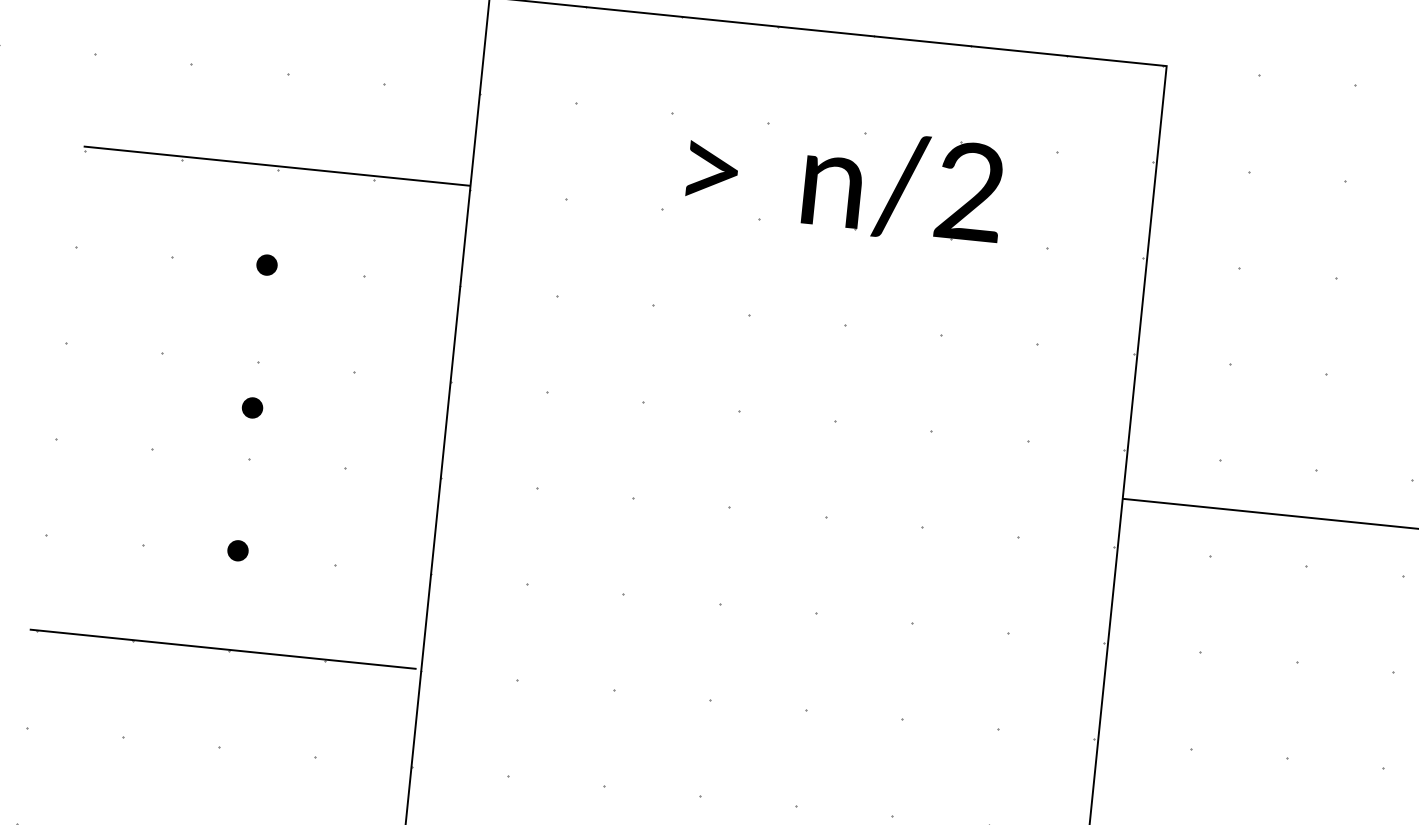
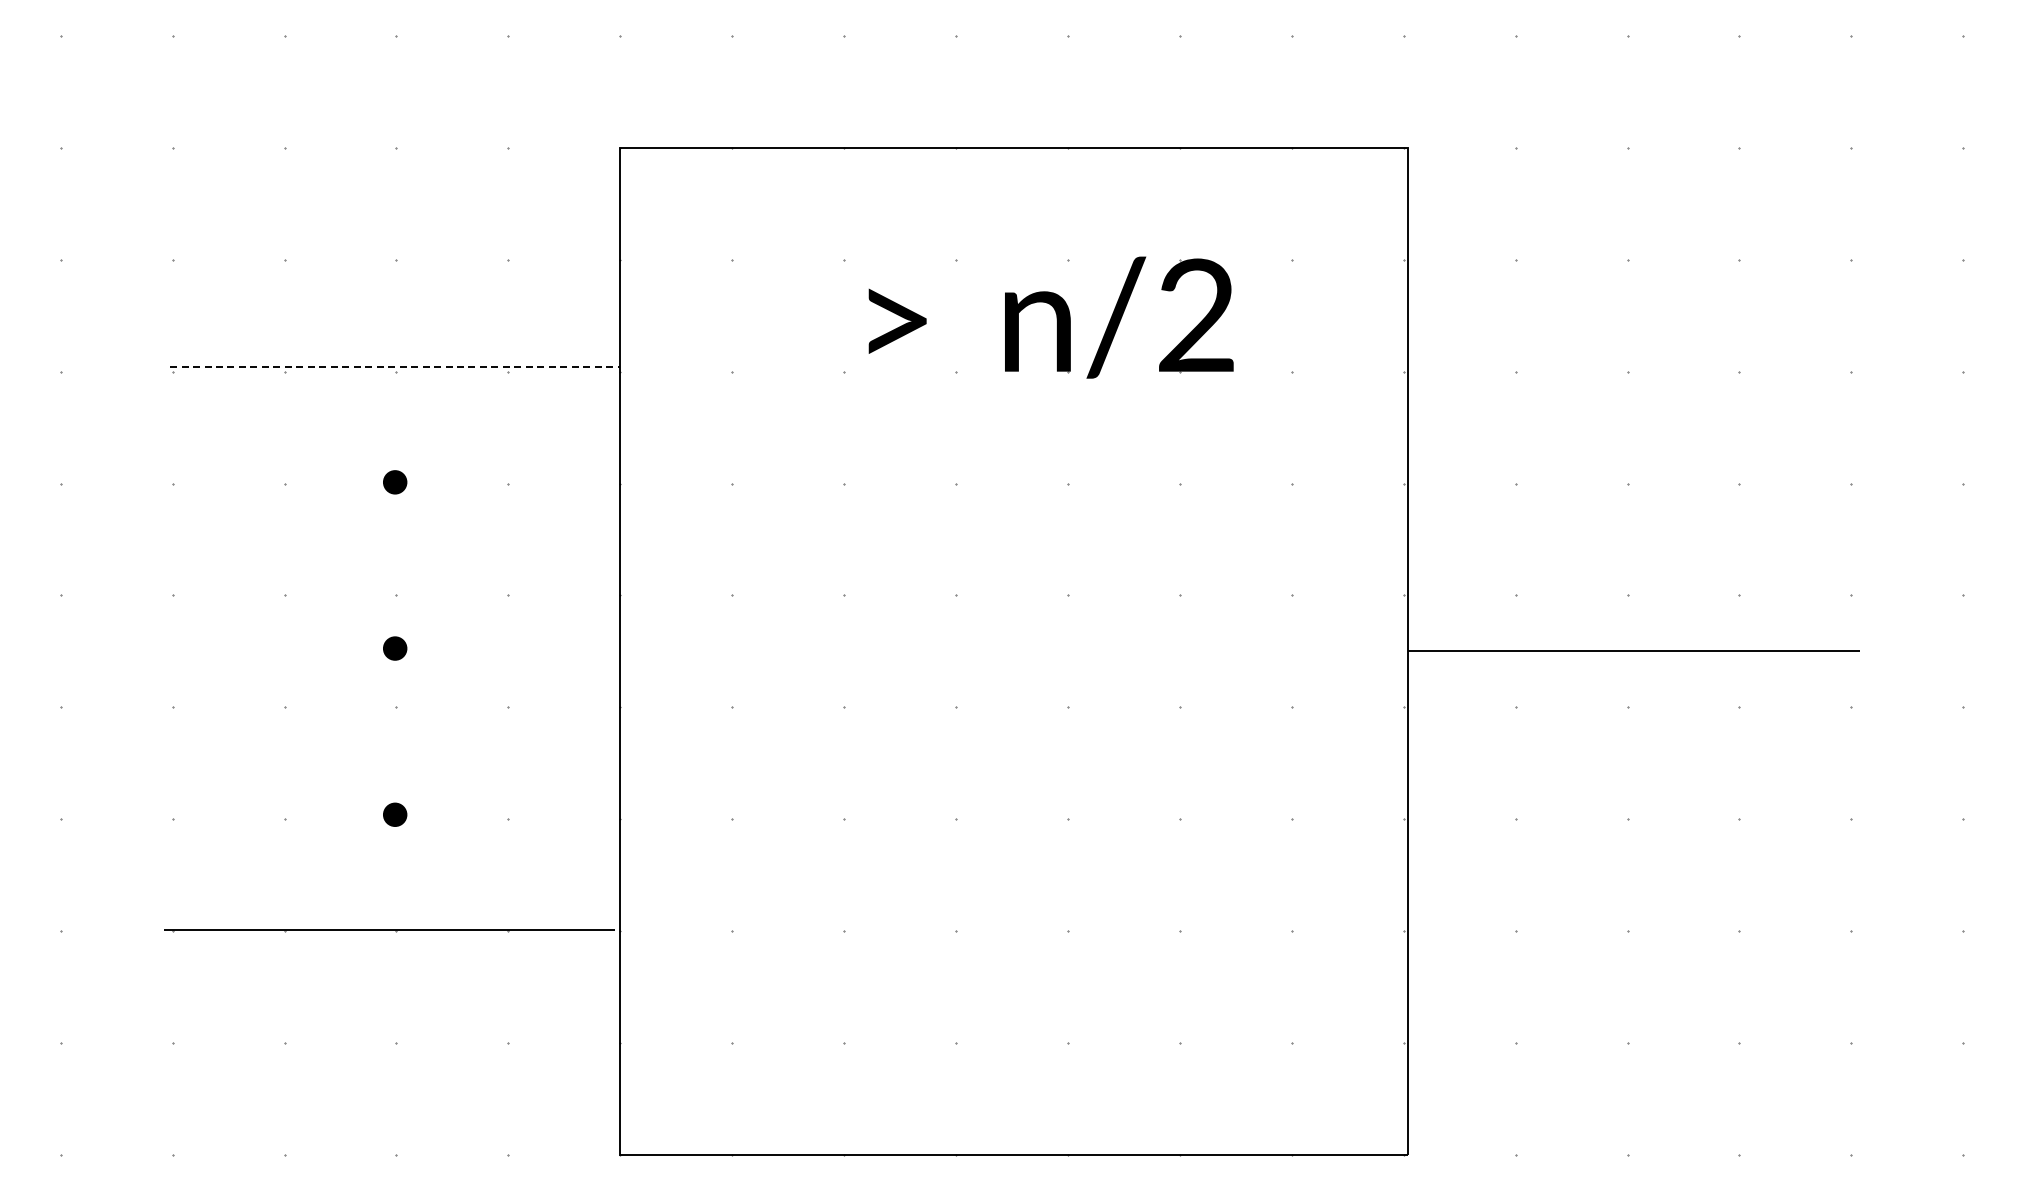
line: (277, 166) -> (395, 367), solid -> dashed

